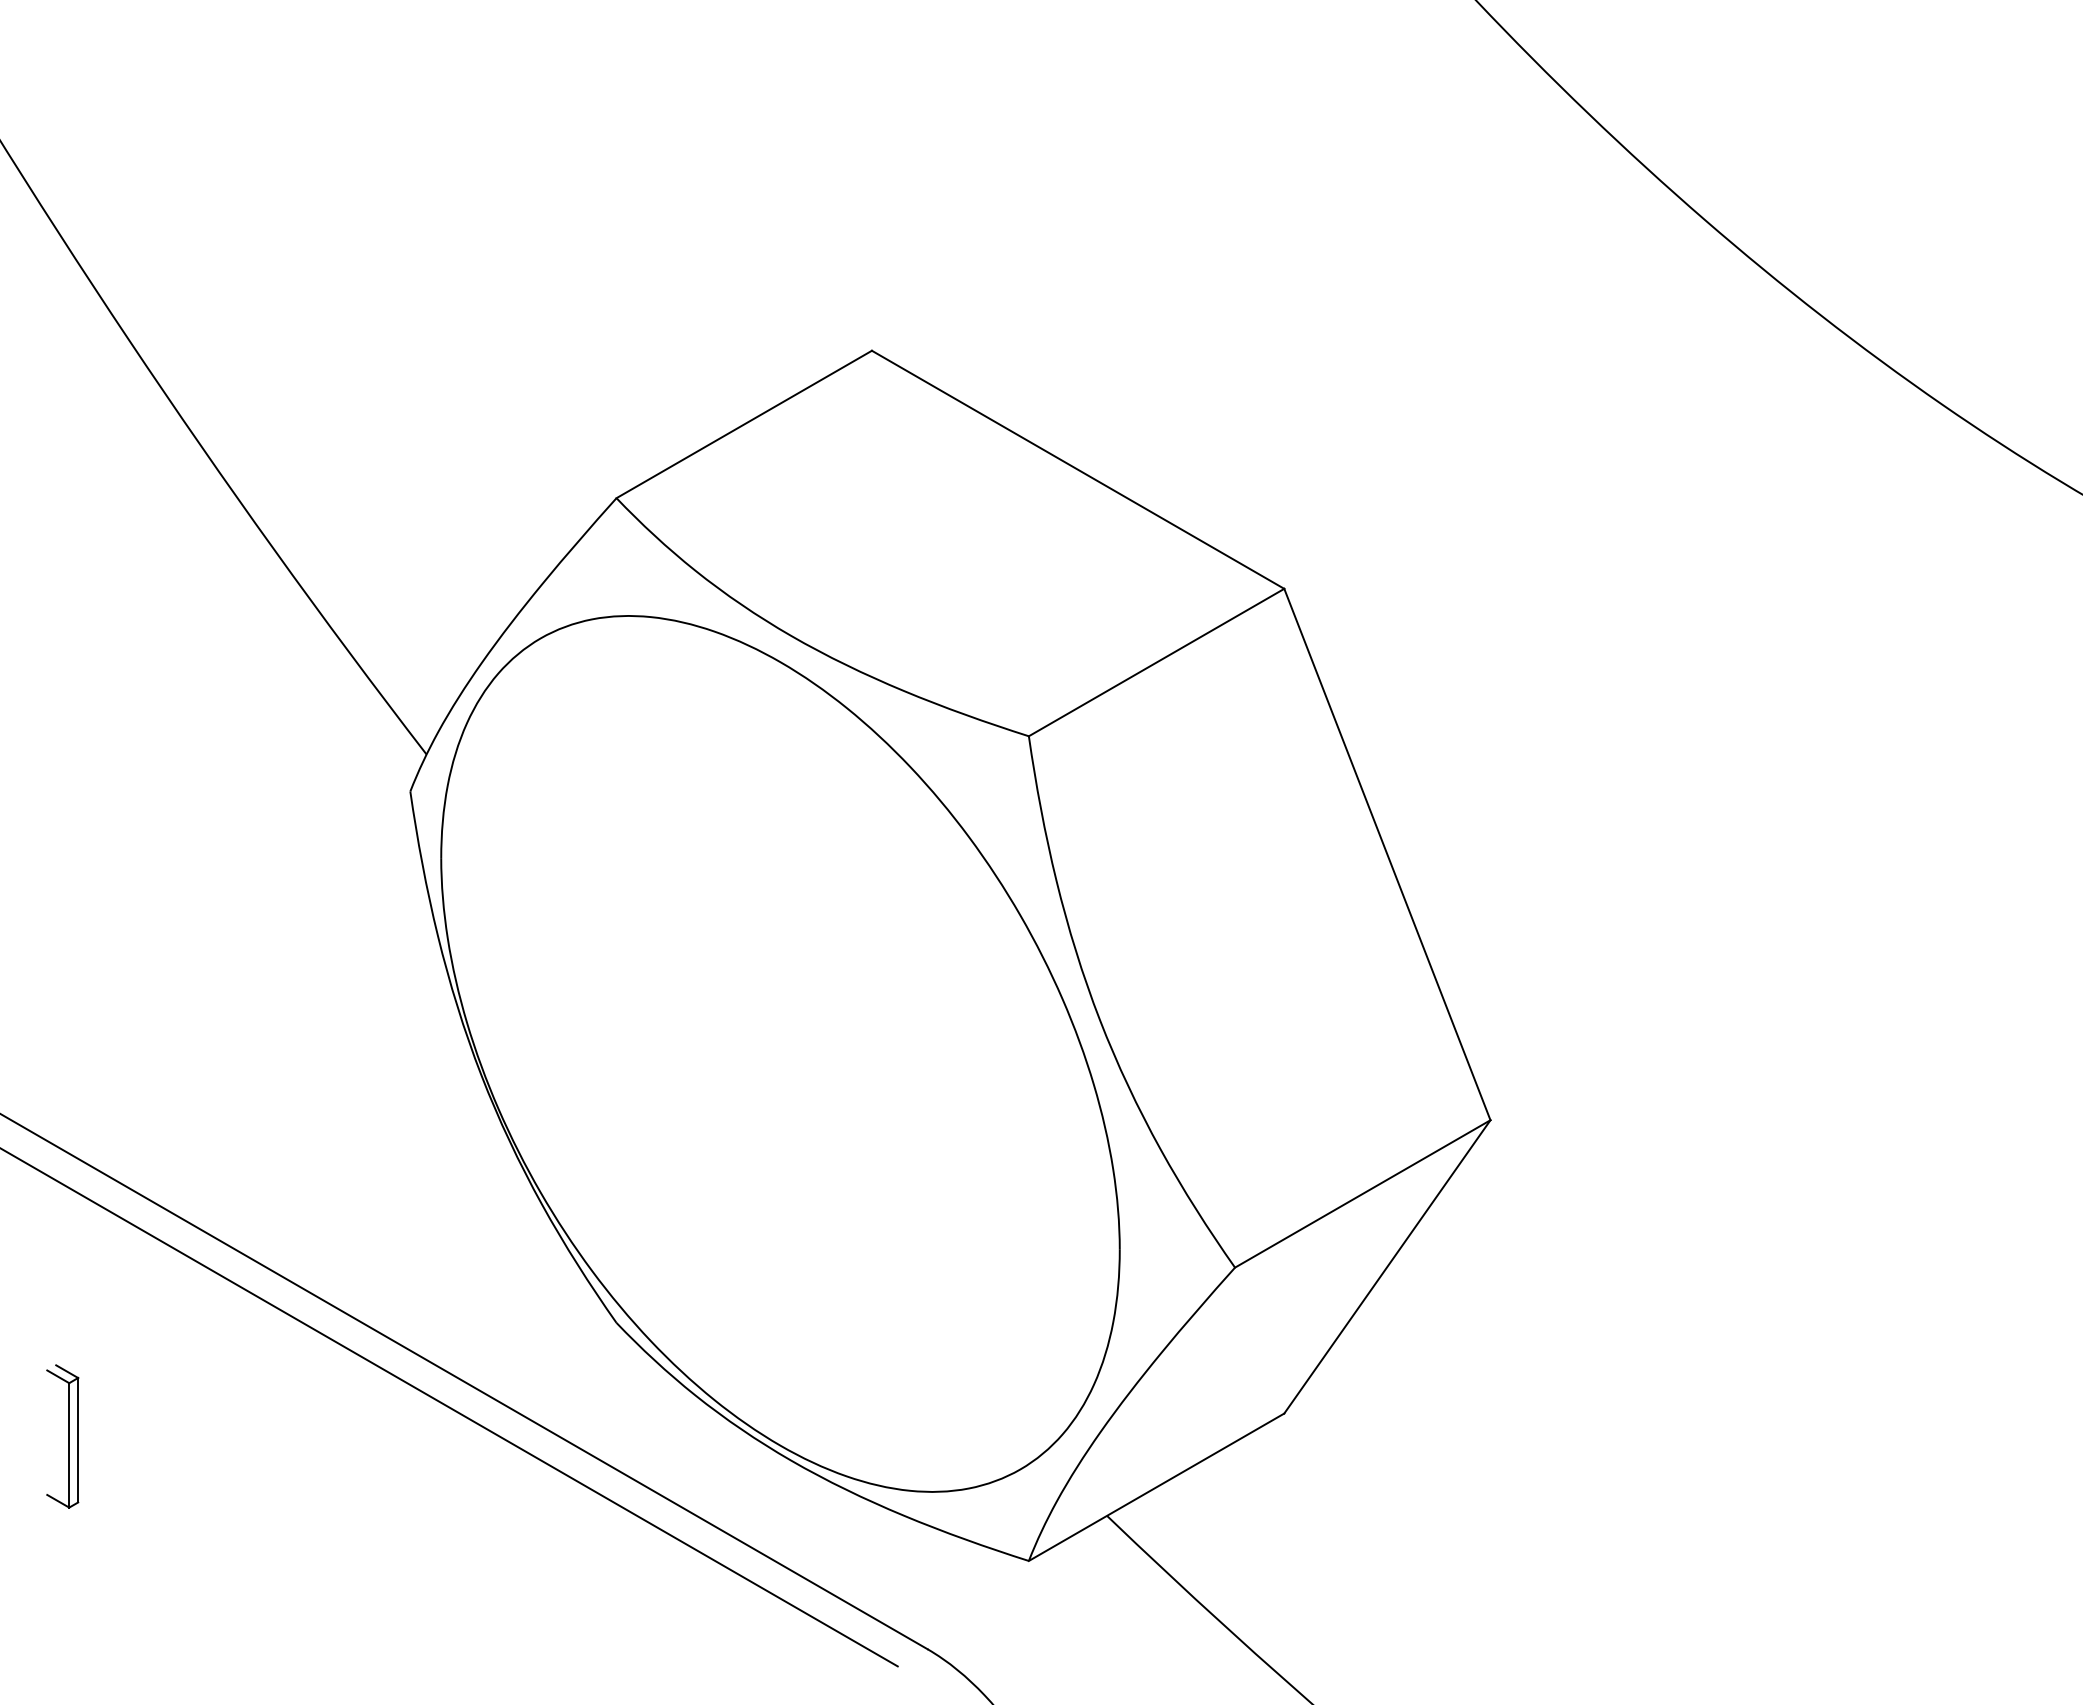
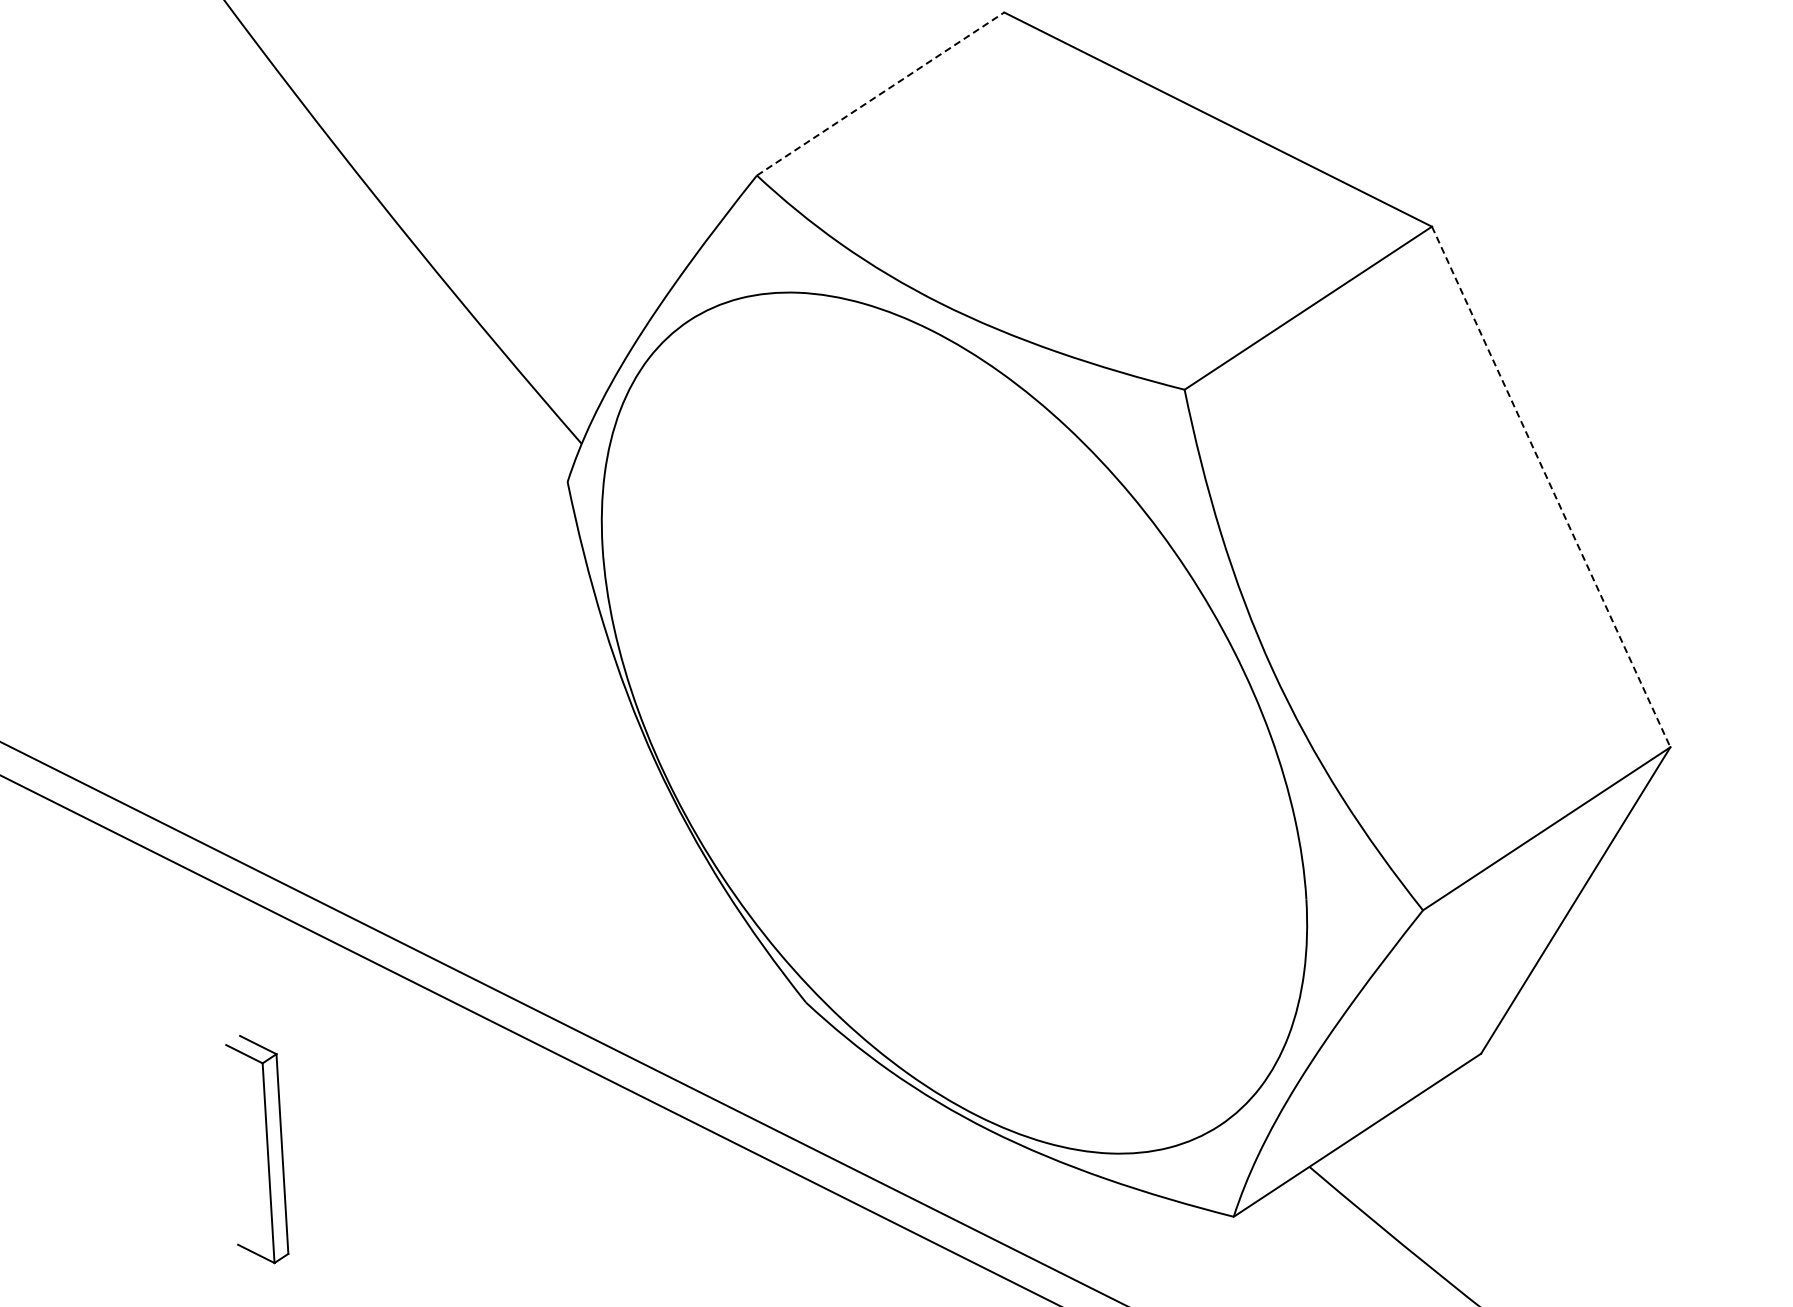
line: (744, 424) -> (880, 94), solid -> dashed
line: (1387, 854) -> (1551, 486), solid -> dashed
part: (62, 1436) -> (257, 1149), size x1.6

